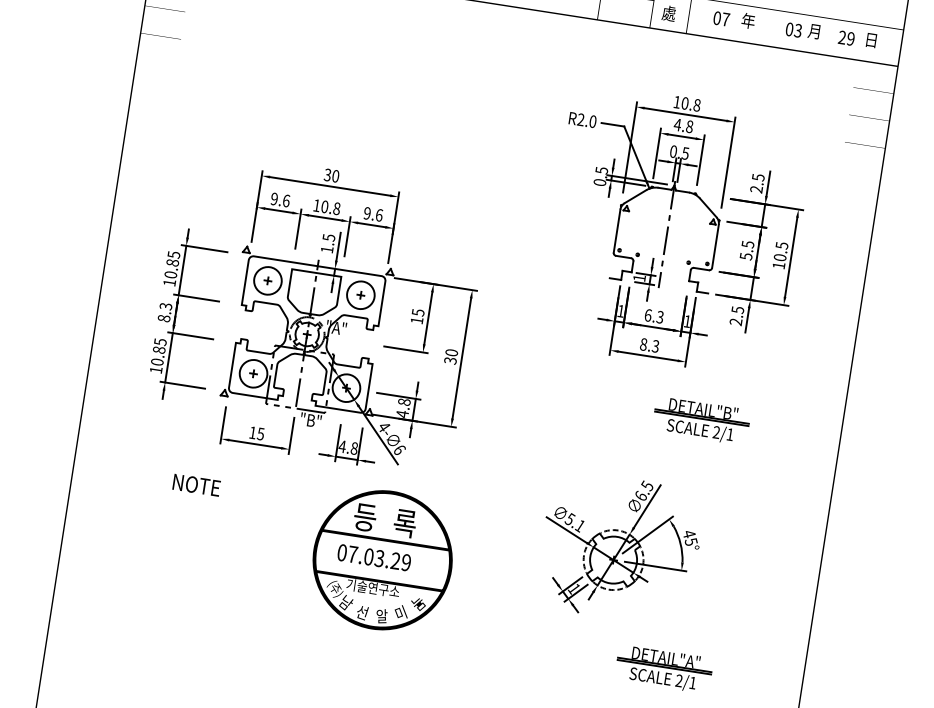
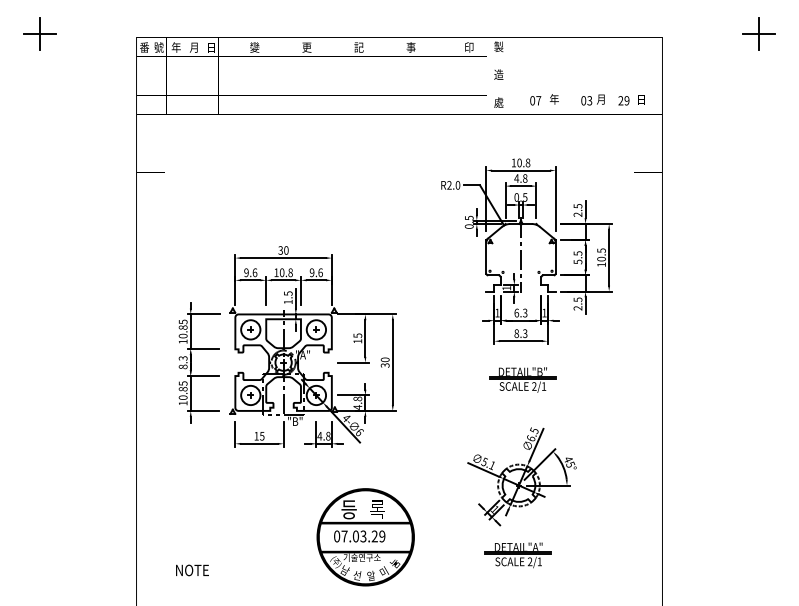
part: (701, 419) -> (522, 379), moved
text: (196, 485) -> (192, 570), moved
part: (382, 560) -> (365, 537), moved
part: (662, 669) -> (517, 555), moved

